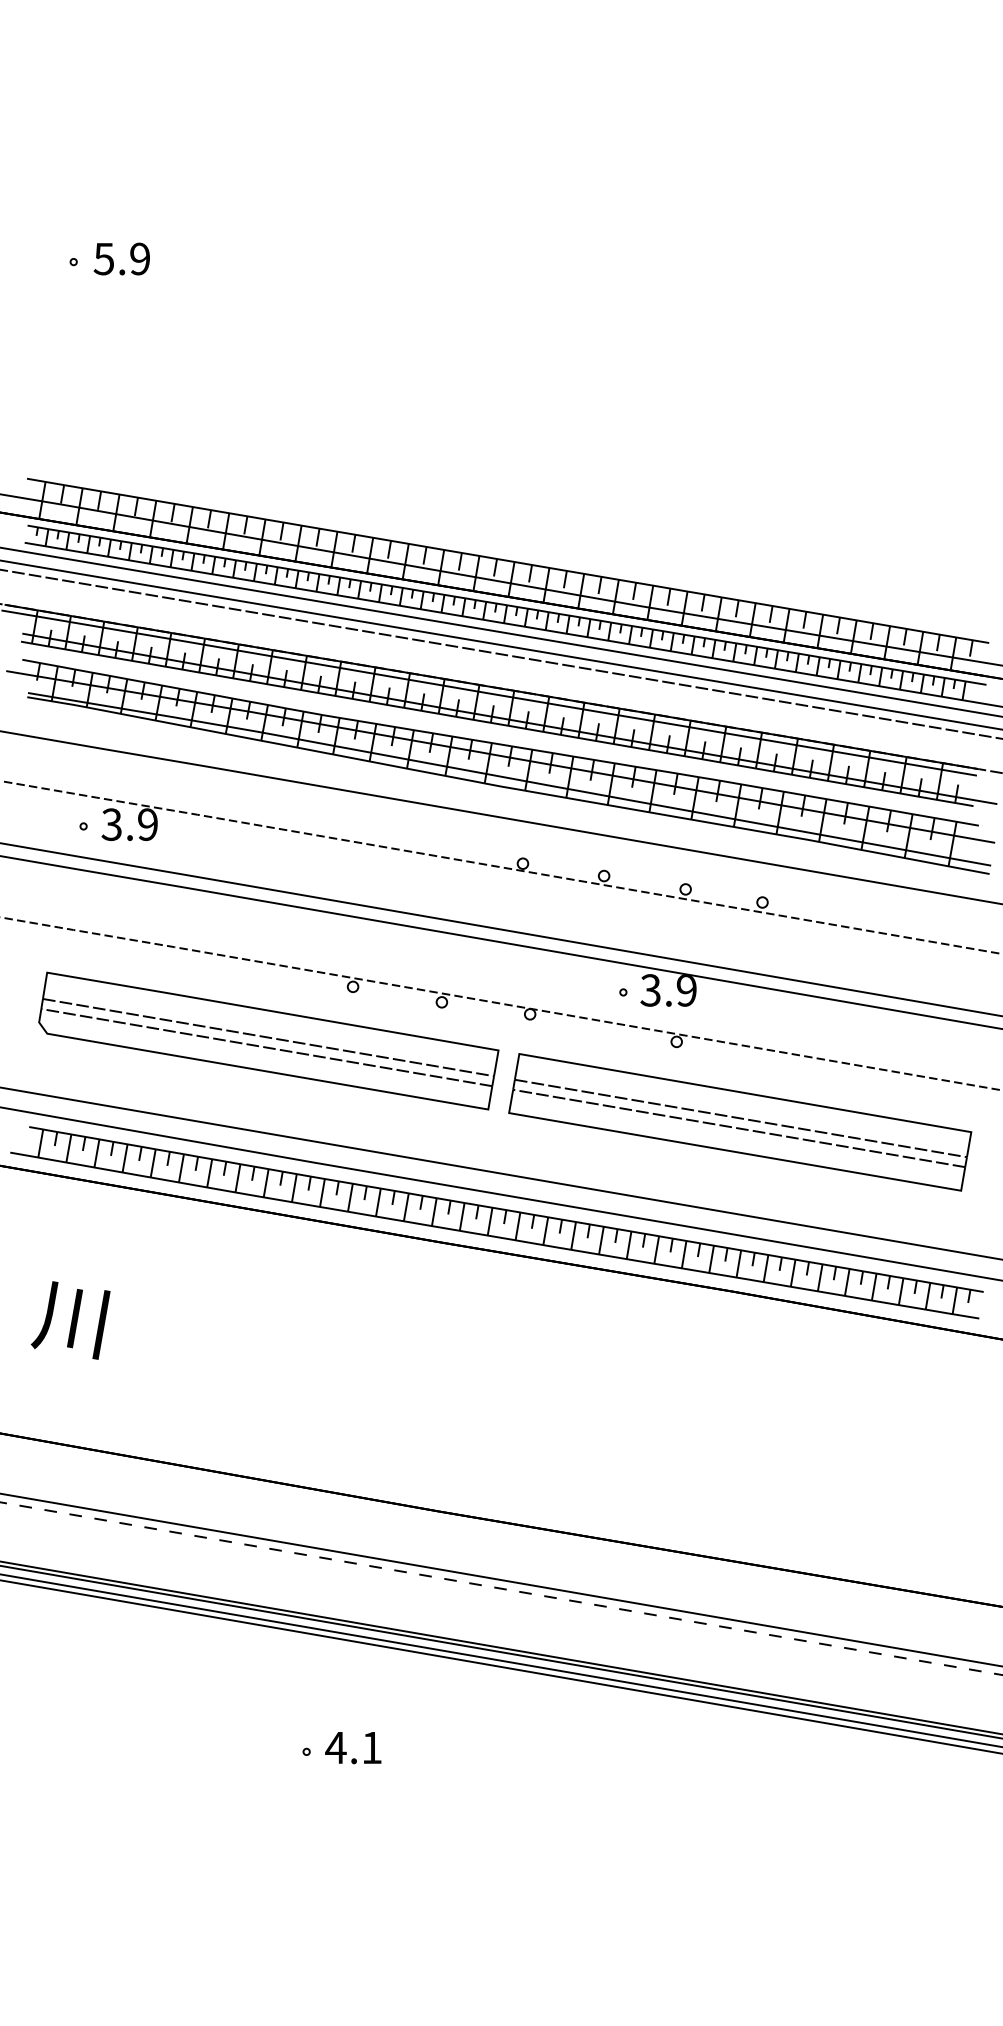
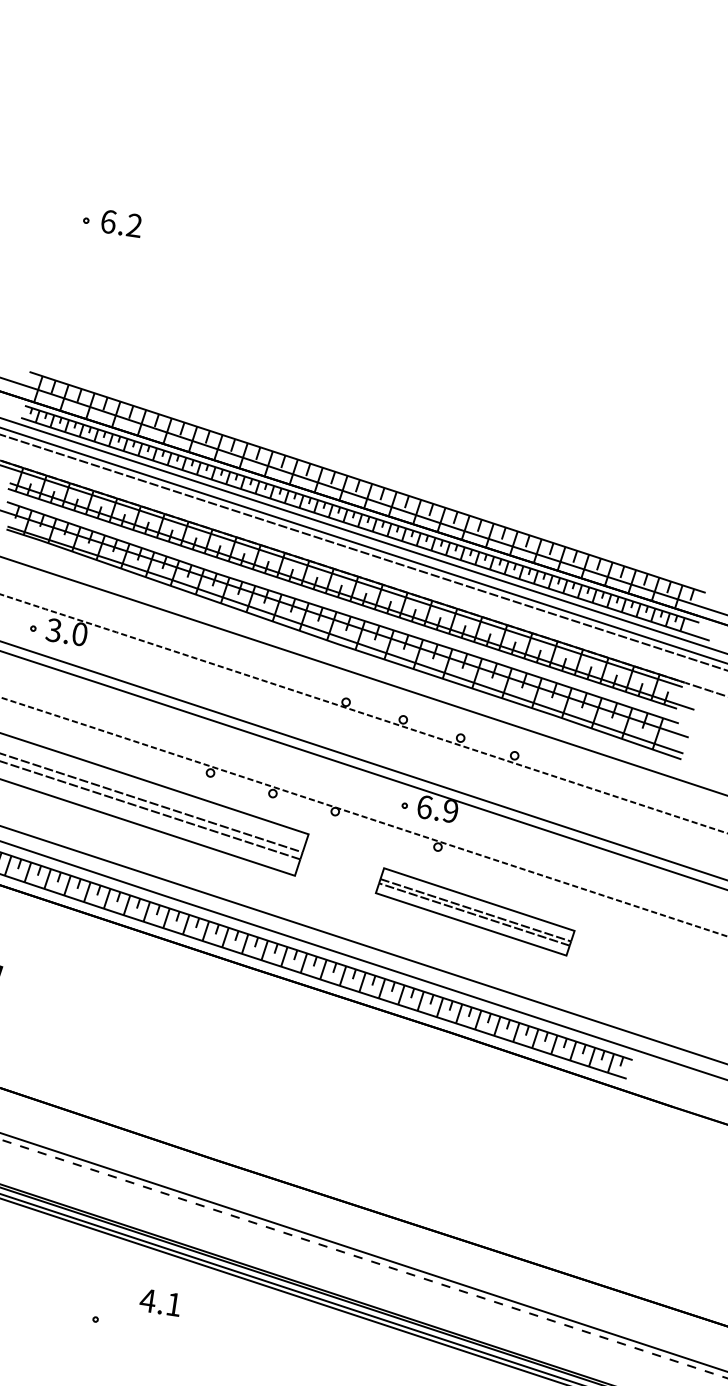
text: (121, 258) -> (121, 223), 5.9 -> 6.2
text: (147, 824) -> (79, 634), 3.9 -> 3.0
text: (650, 990) -> (424, 807), 3.9 -> 6.9
part: (740, 1122) -> (475, 912), size x0.6
text: (353, 1748) -> (160, 1303), moved

